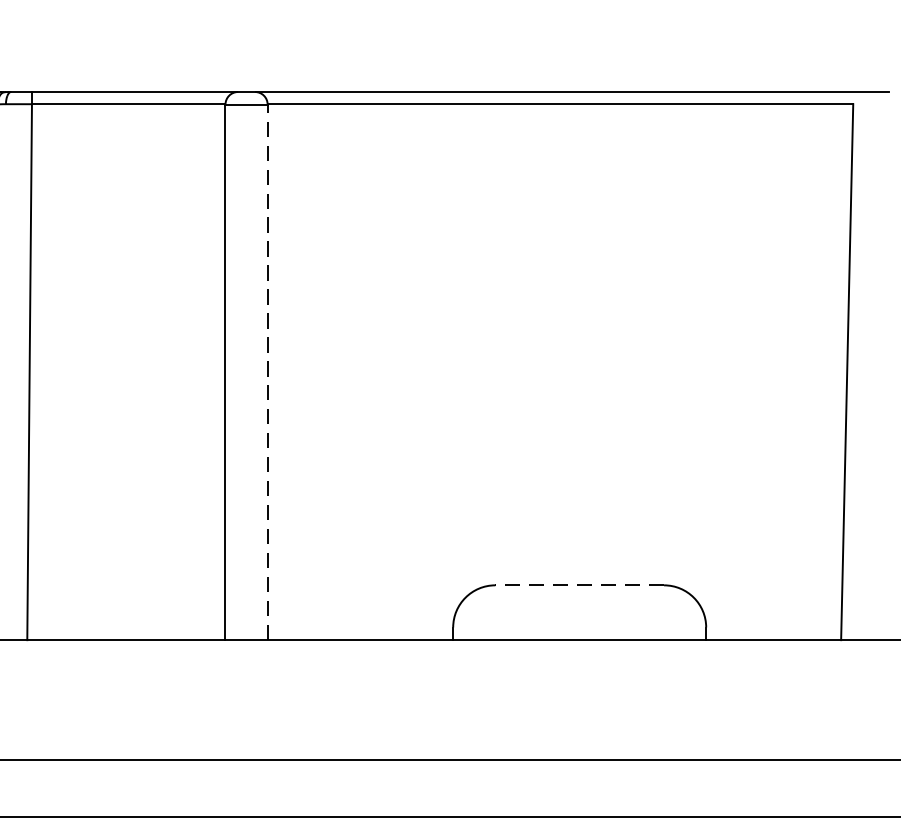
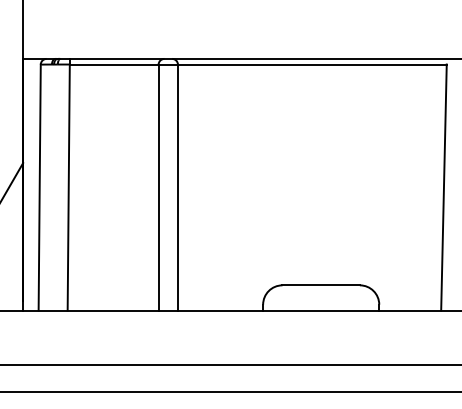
line: (266, 372) -> (177, 187), dashed -> solid
line: (580, 585) -> (321, 285), dashed -> solid

